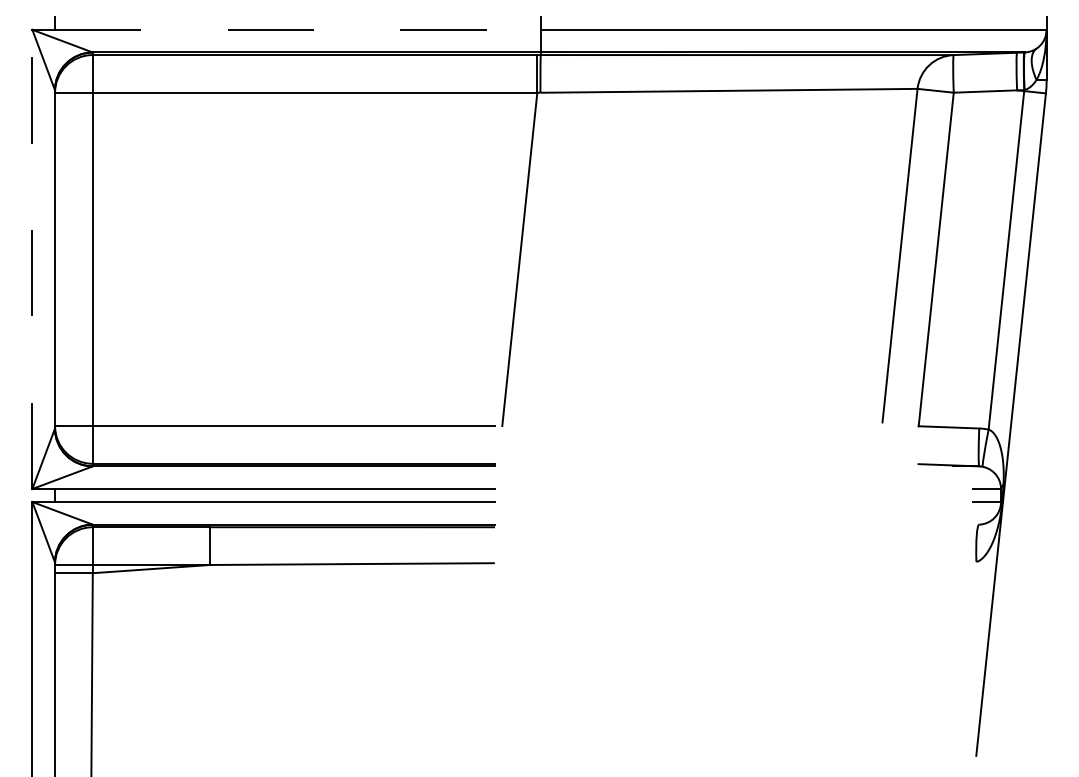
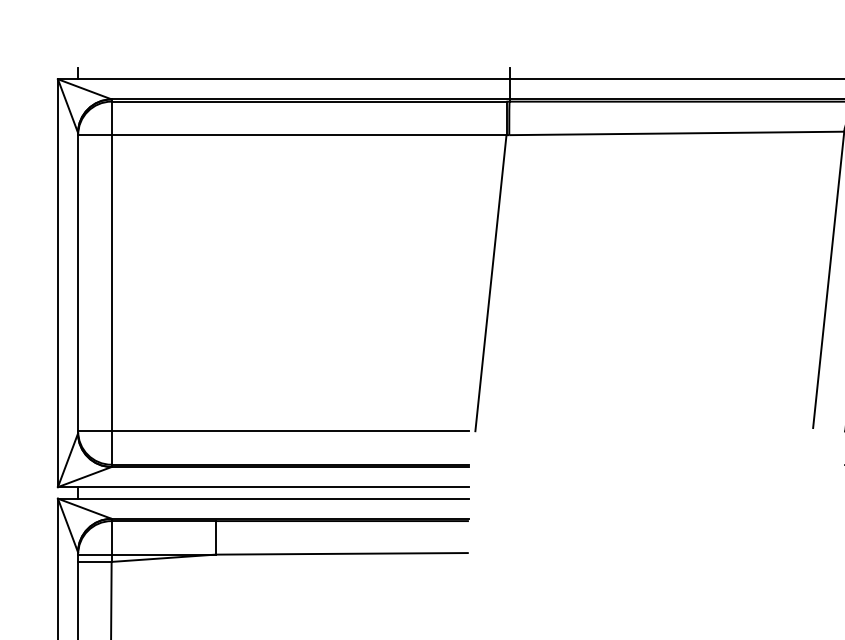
line: (297, 29) -> (293, 78), dashed -> solid
line: (32, 259) -> (58, 283), dashed -> solid

